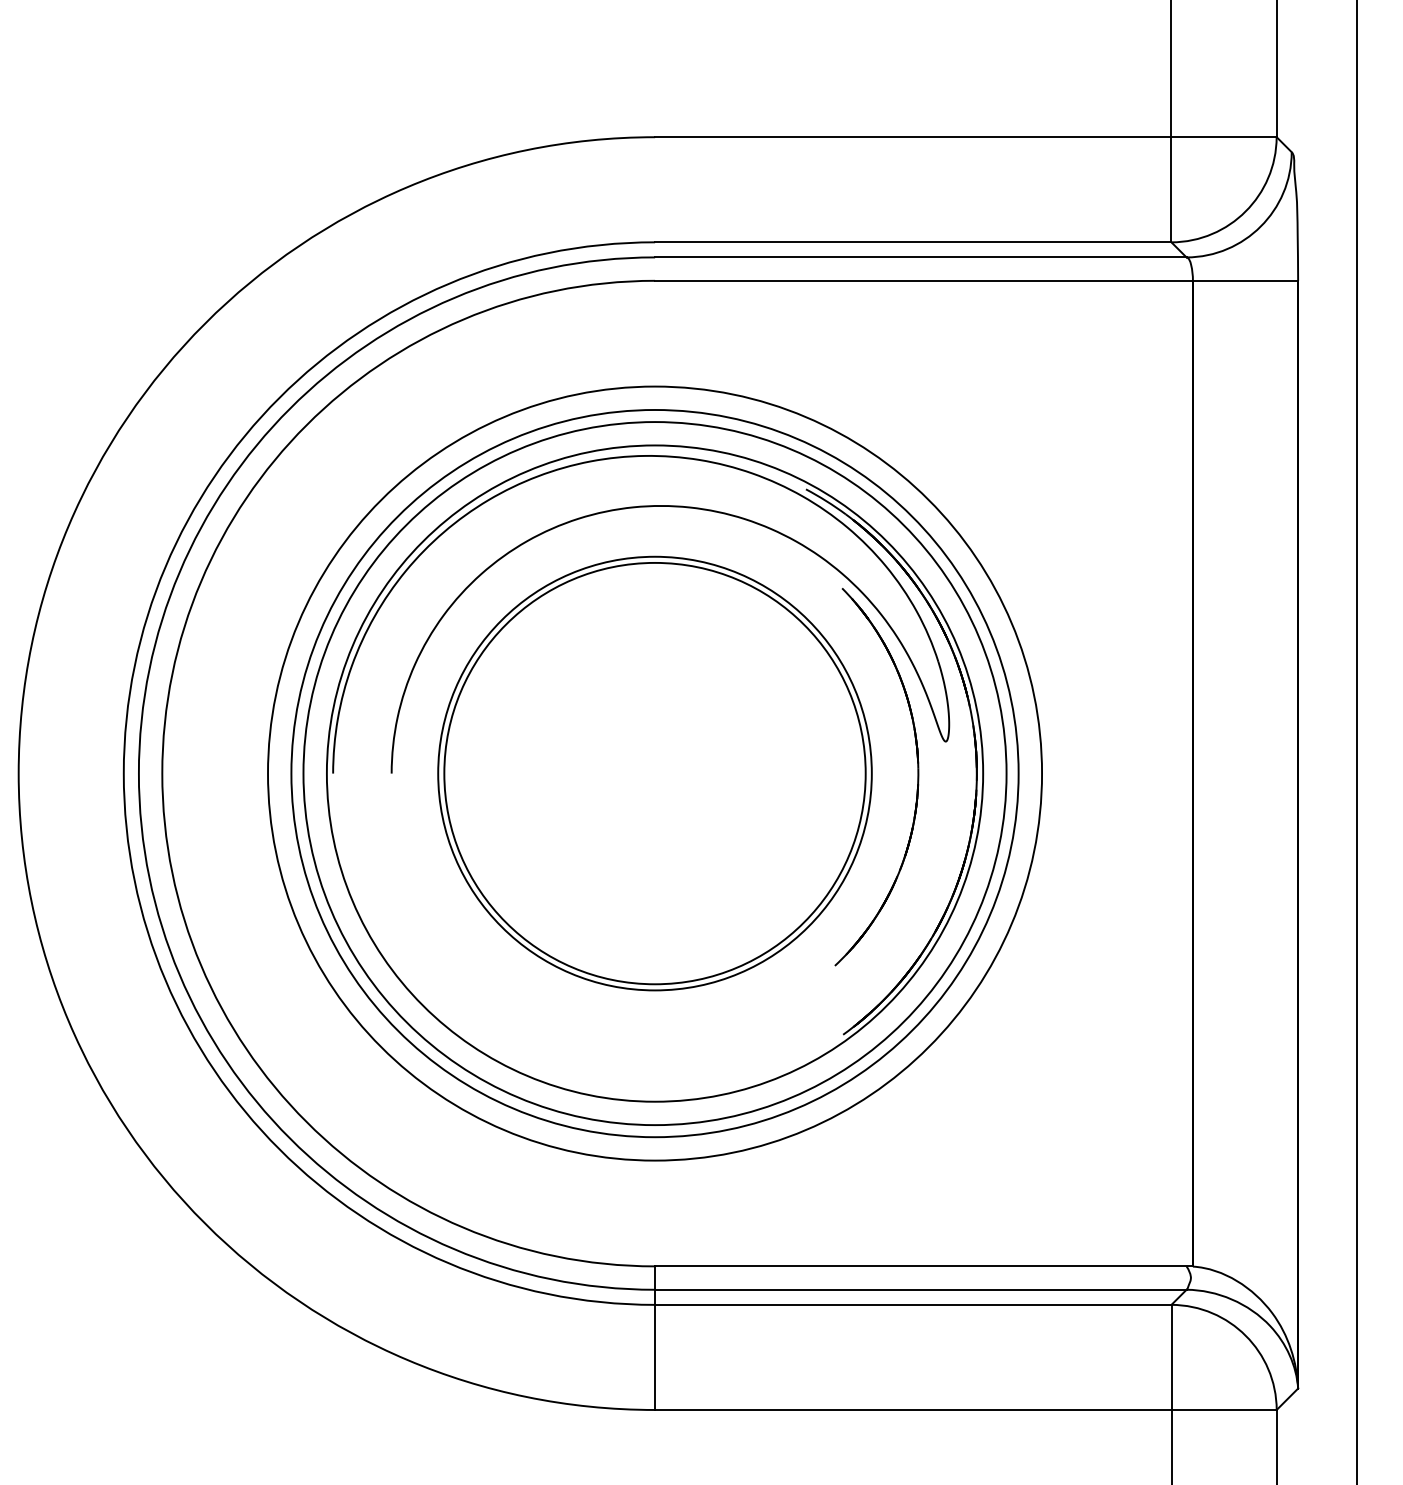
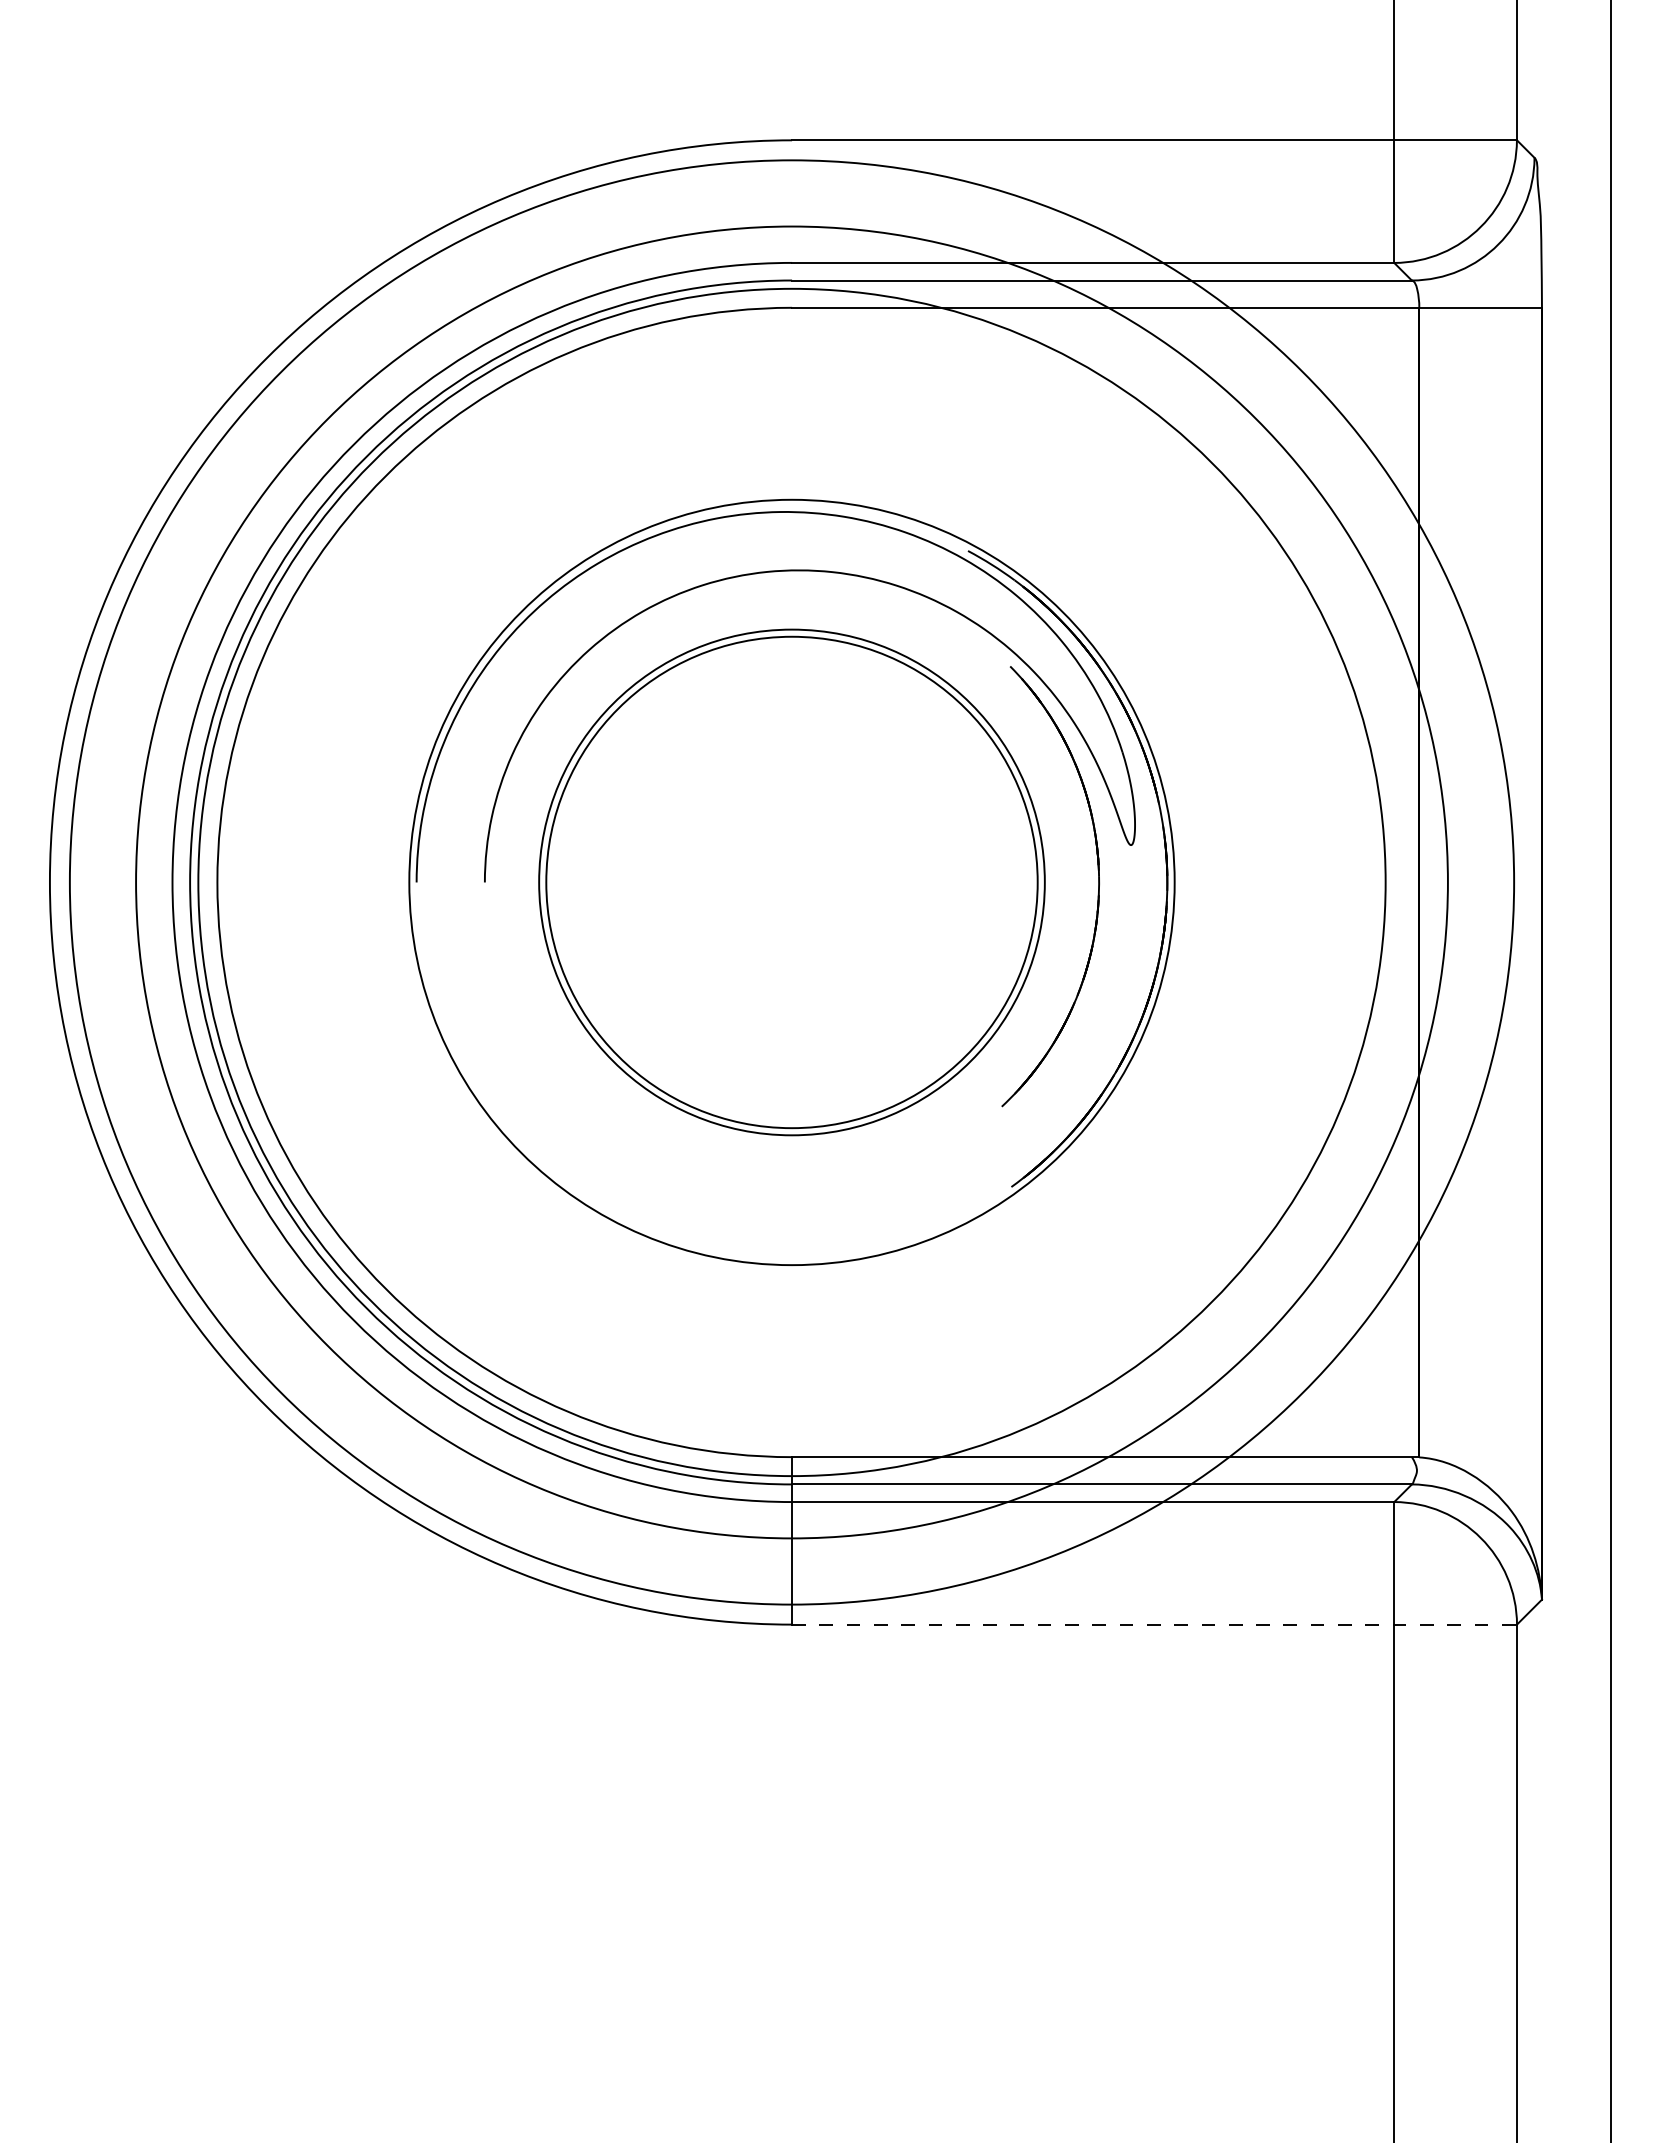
circle: (654, 773) -> (791, 882), size x1.4
circle: (654, 773) -> (791, 882), size x1.6
circle: (654, 773) -> (791, 882), size x1.6
line: (965, 1409) -> (1154, 1624), solid -> dashed

